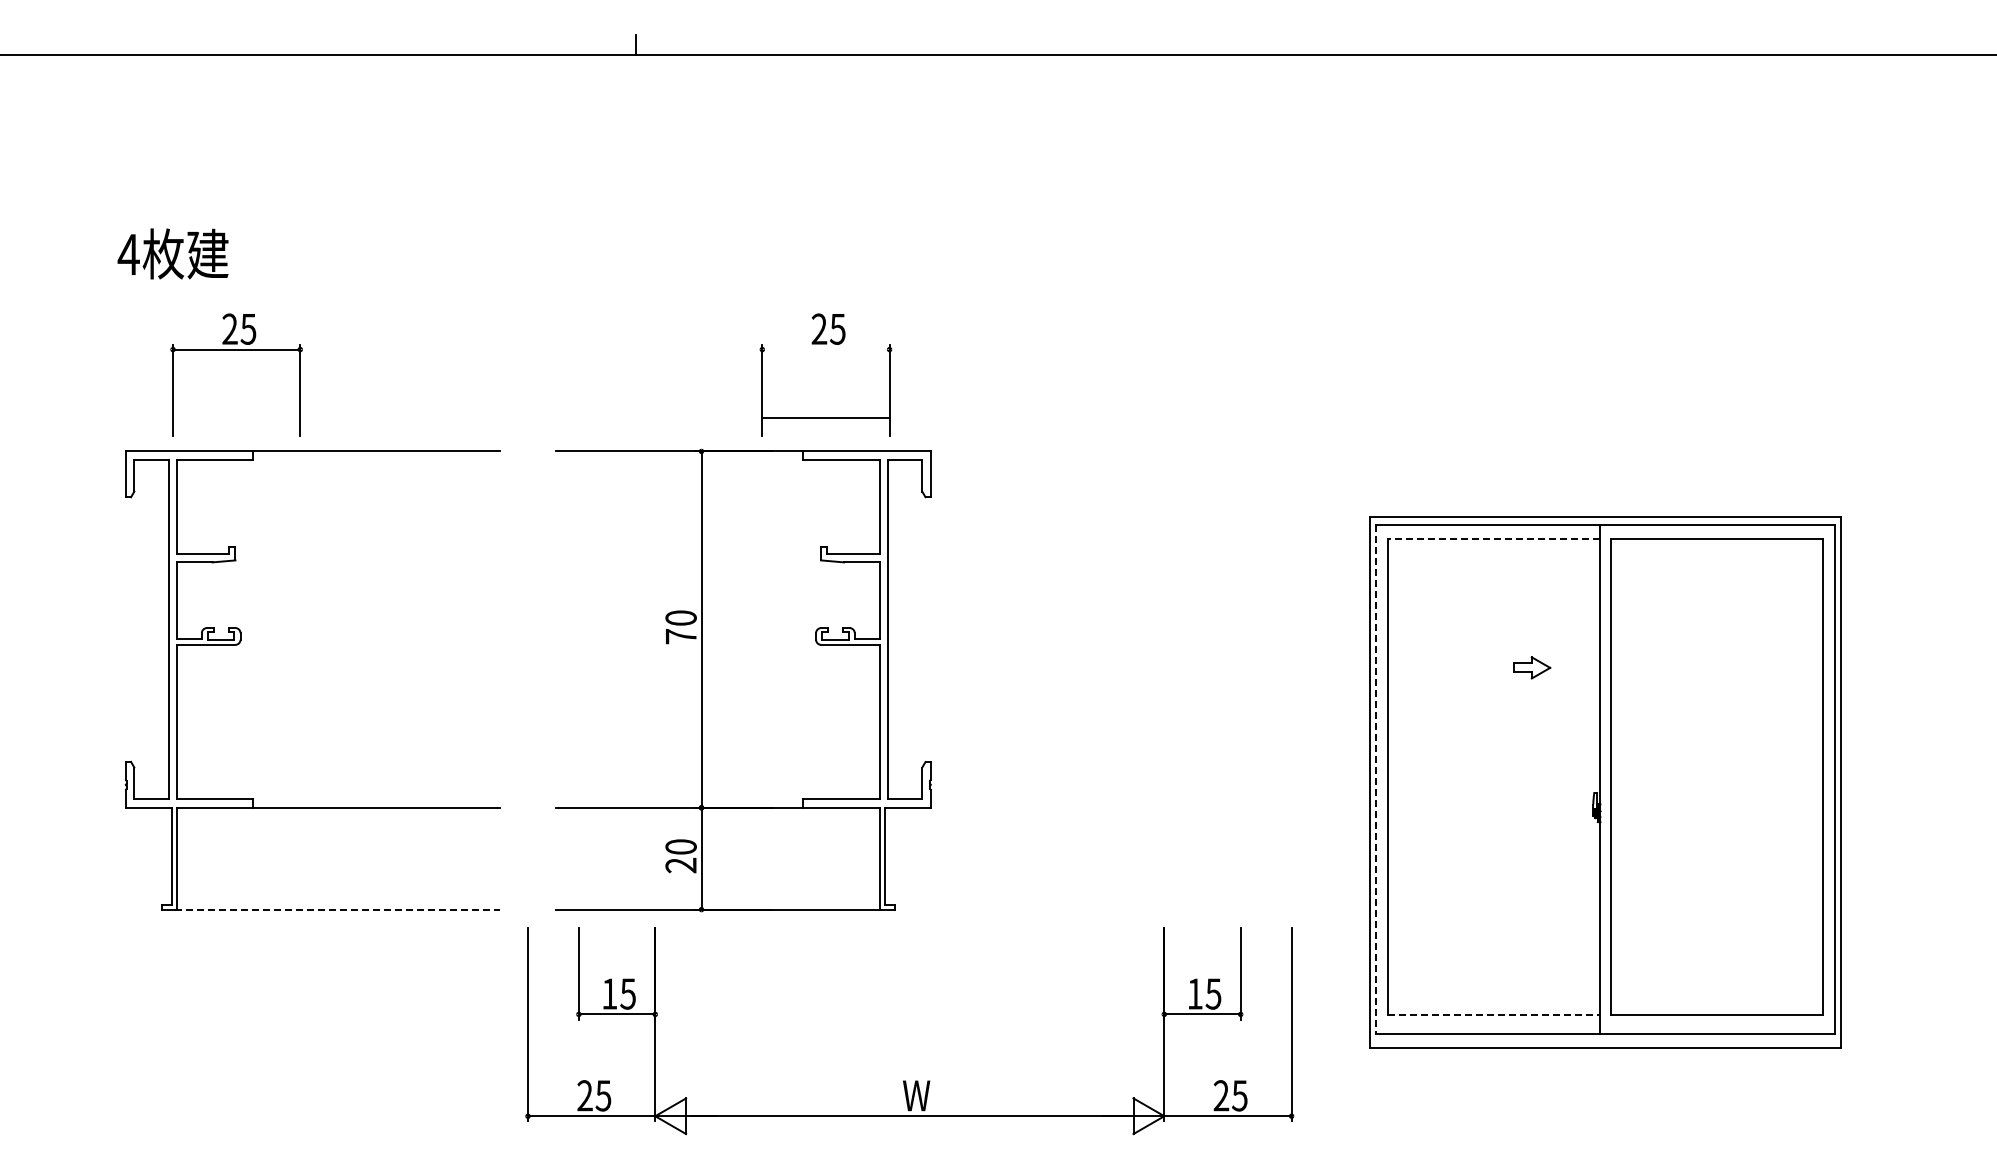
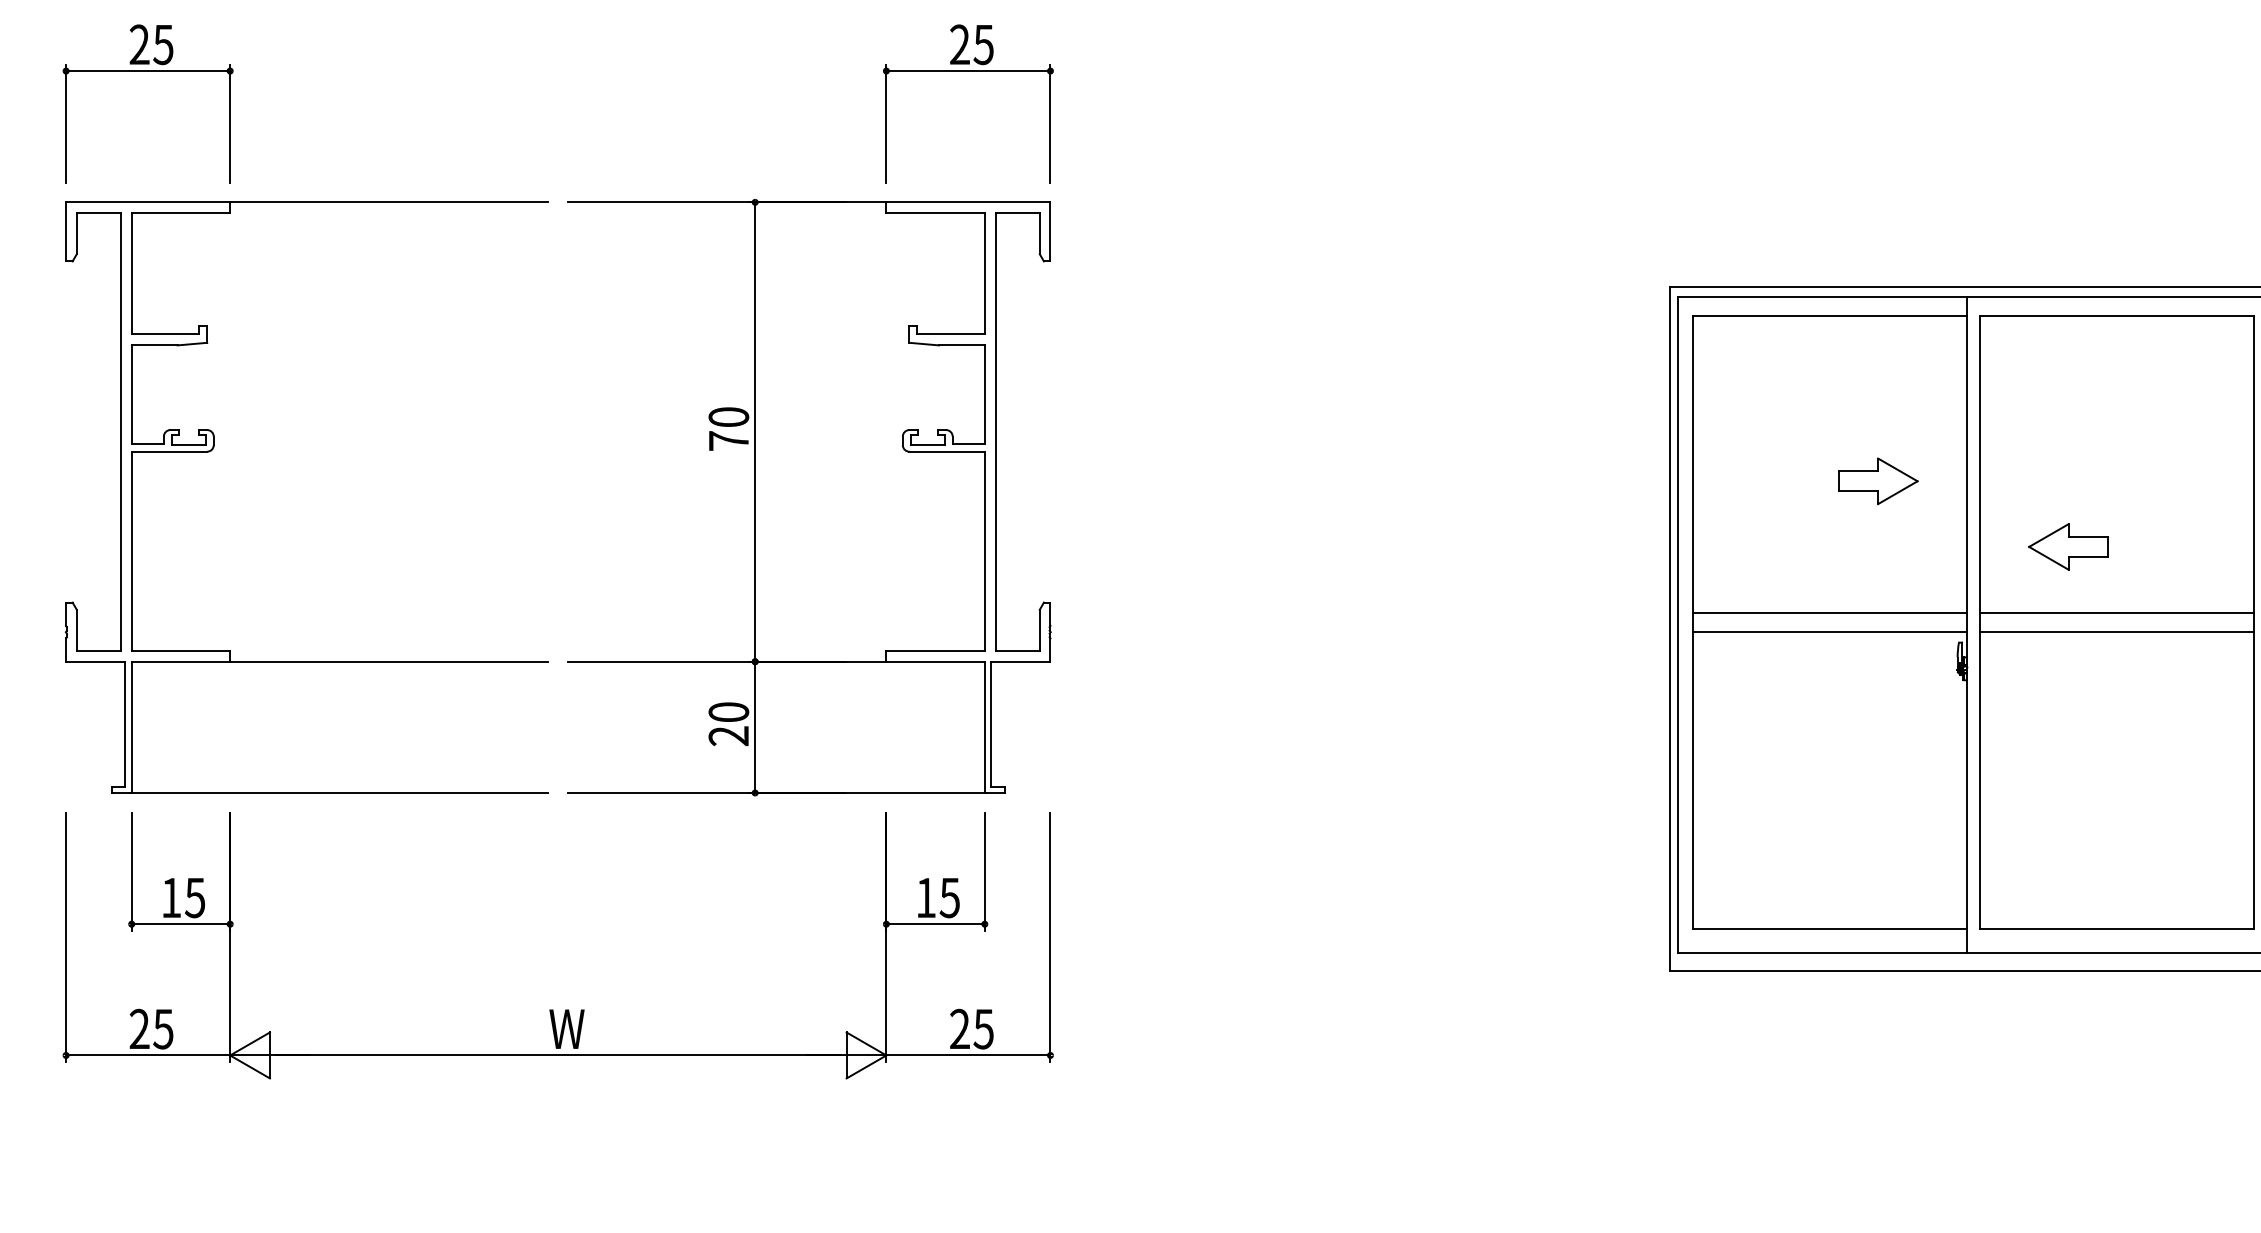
part: (236, 350) -> (147, 72), moved
line: (825, 417) -> (967, 70), moved
line: (1493, 539) -> (1828, 315), dashed -> solid
part: (1531, 667) -> (1877, 480), size x1.67
part: (743, 680) -> (809, 497), moved
part: (1678, 718) -> (2067, 546), added
line: (1493, 769) -> (1828, 612), added
line: (1716, 769) -> (2116, 612), added
line: (1376, 779) -> (1678, 625), dashed -> solid
line: (1493, 784) -> (1828, 631), added
line: (1716, 784) -> (2116, 631), added
line: (338, 909) -> (340, 792), dashed -> solid
line: (1494, 1015) -> (1830, 929), dashed -> solid
part: (905, 1080) -> (552, 1009), moved

